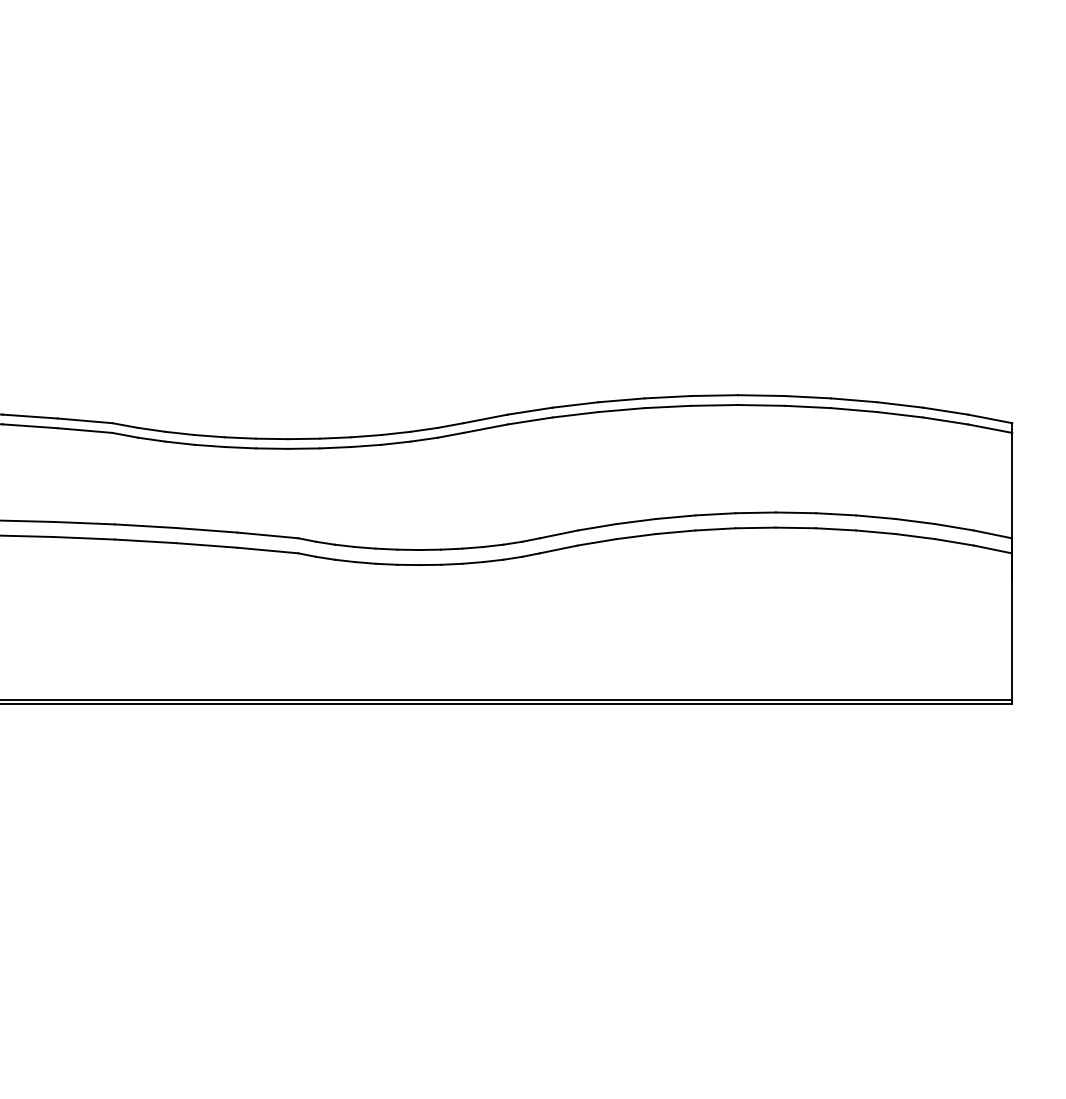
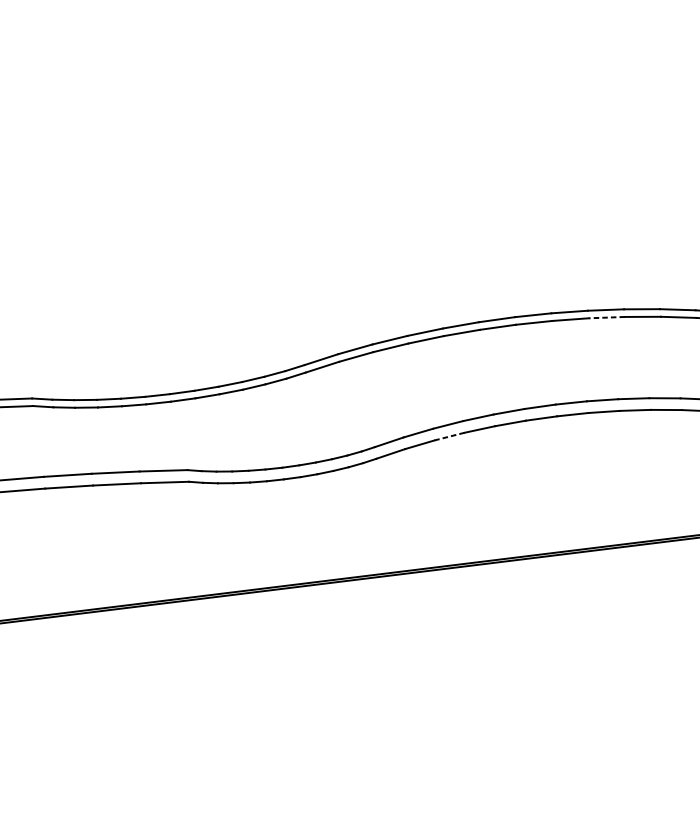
line: (853, 410) -> (606, 318), solid -> dashed
line: (636, 536) -> (449, 436), solid -> dashed

